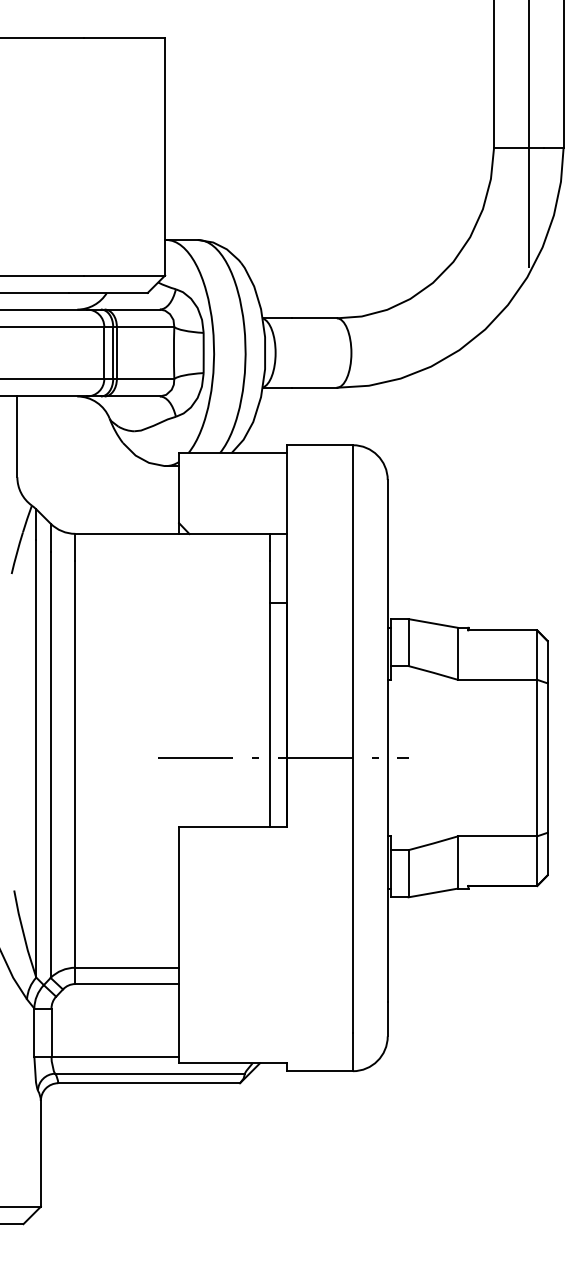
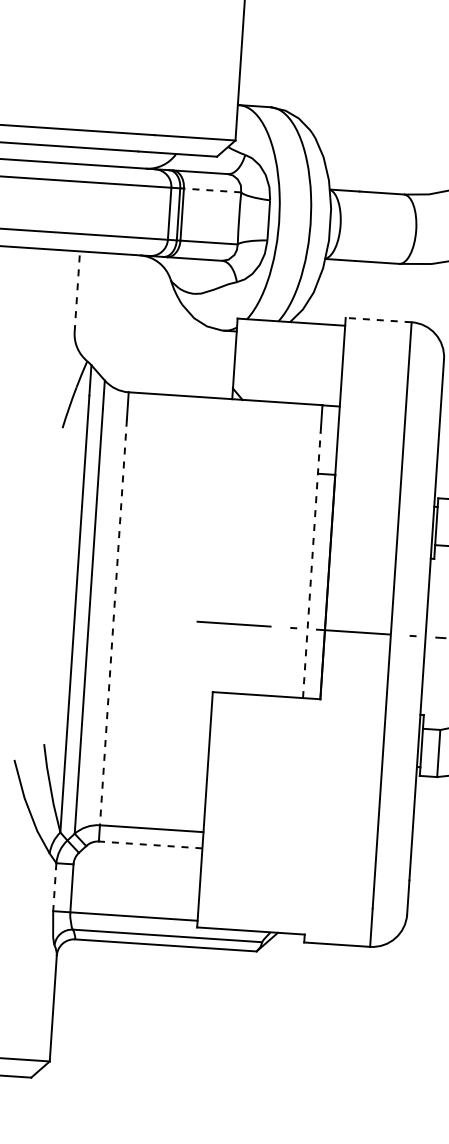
line: (145, 326) -> (212, 190), solid -> dashed
line: (17, 436) -> (77, 291), solid -> dashed
line: (319, 445) -> (378, 320), solid -> dashed
line: (269, 693) -> (311, 564), solid -> dashed
line: (75, 765) -> (113, 623), solid -> dashed
line: (127, 984) -> (150, 845), solid -> dashed
line: (34, 1033) -> (54, 888), solid -> dashed

